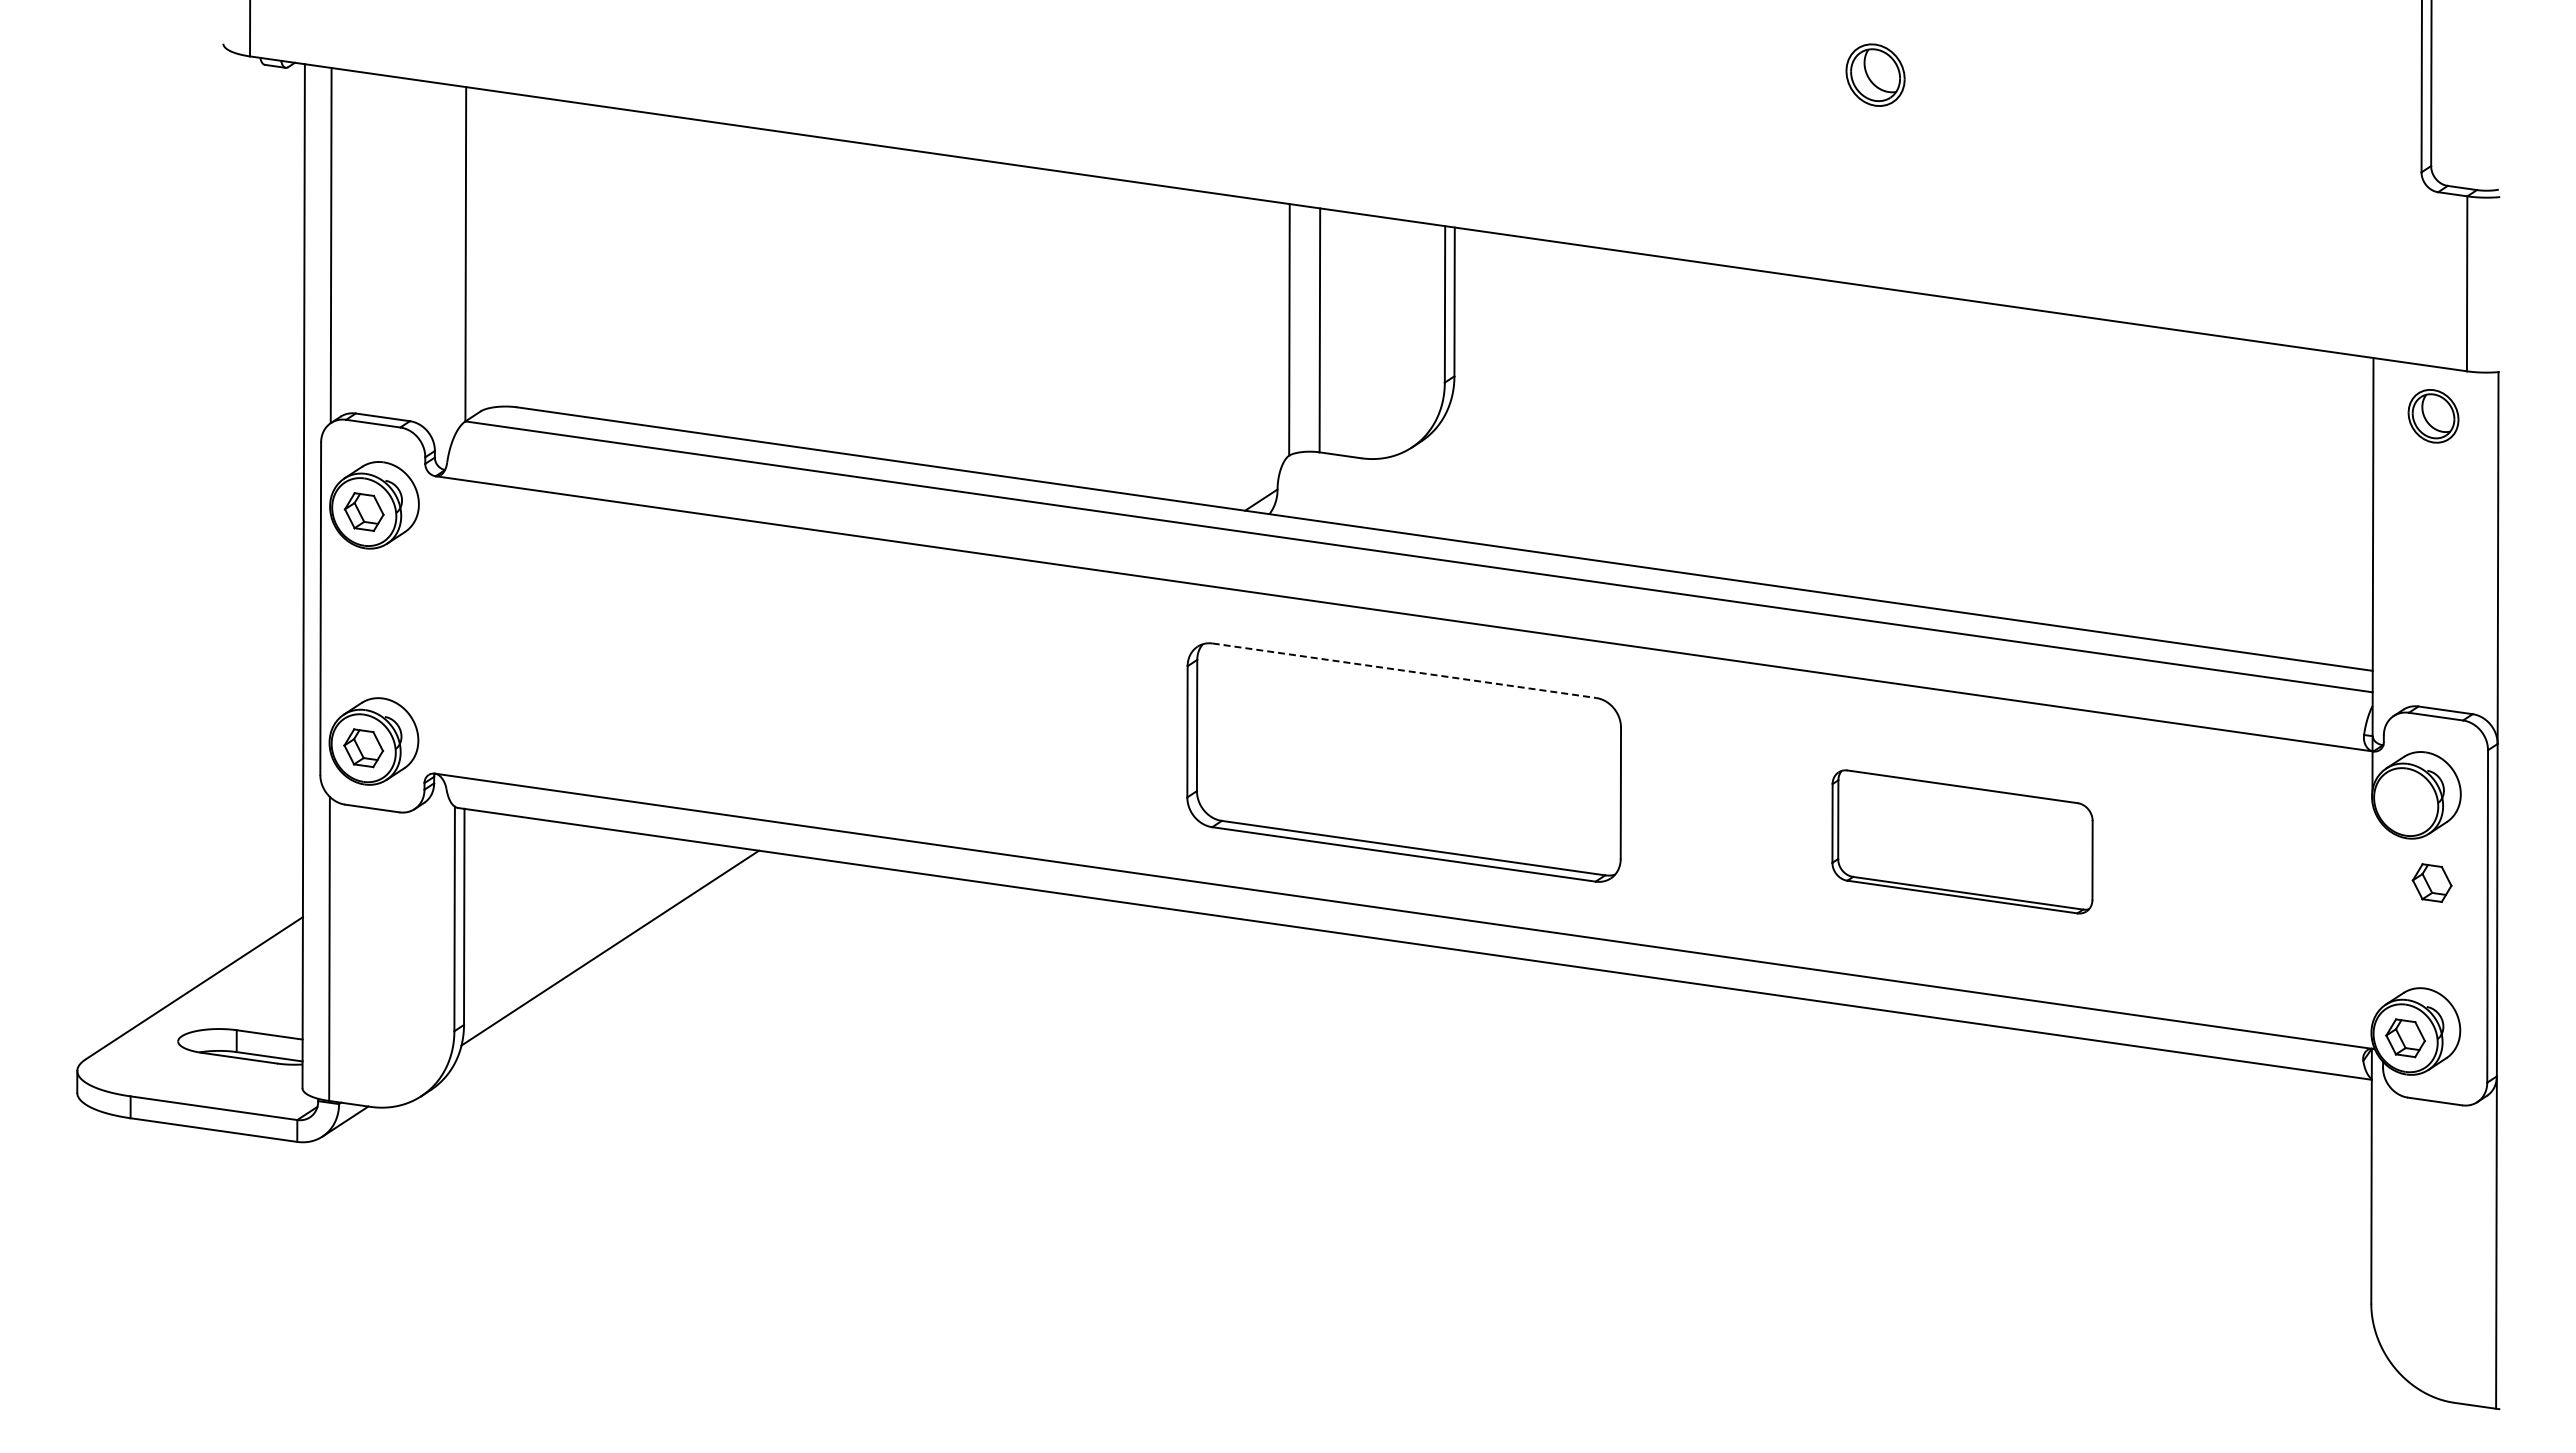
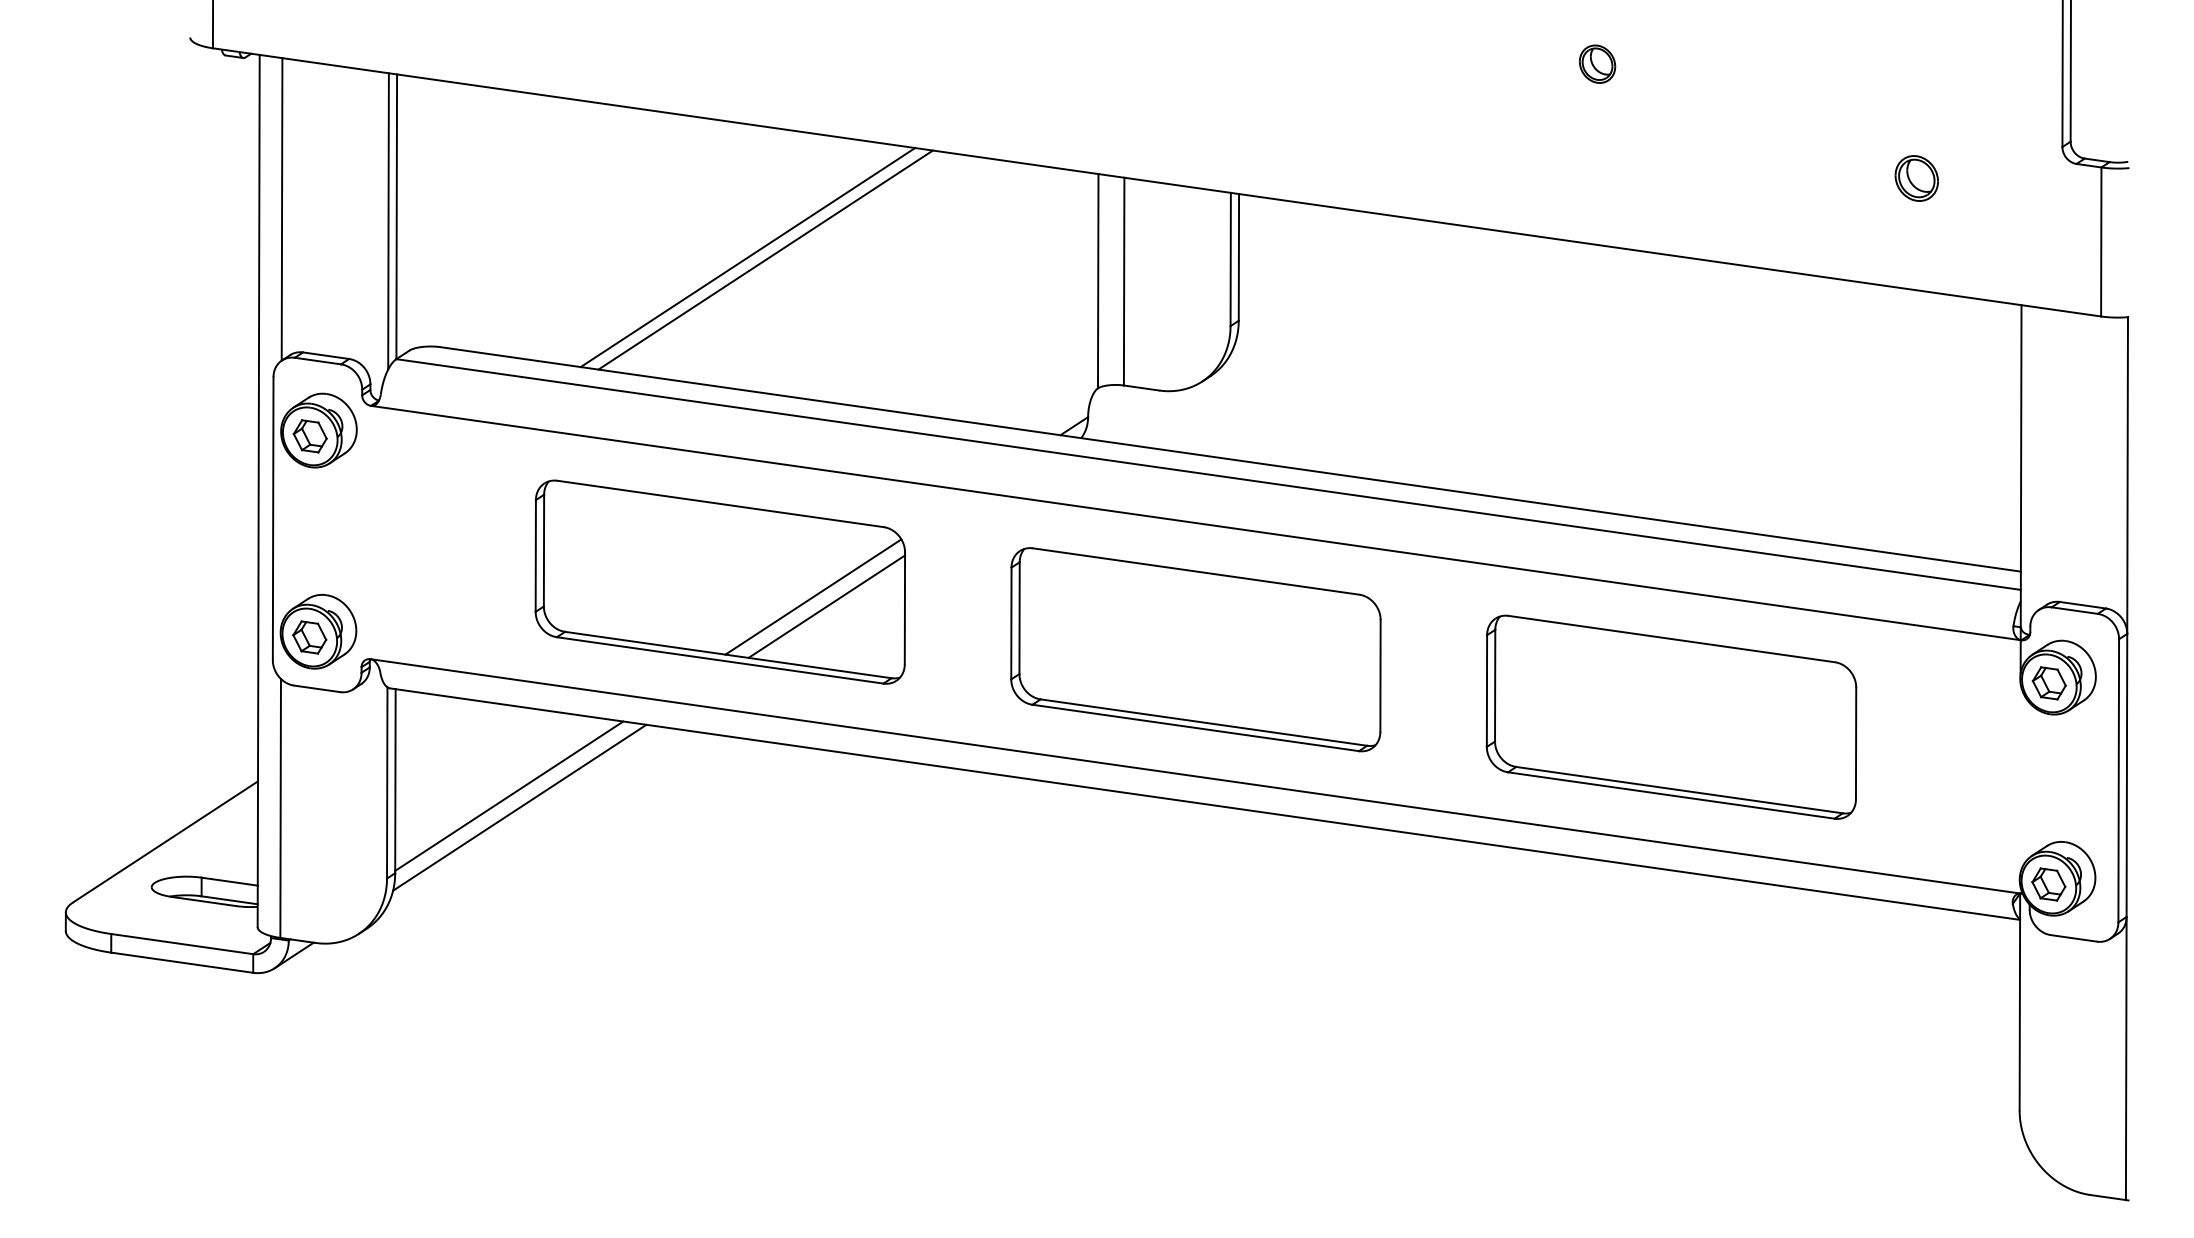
part: (1875, 74) -> (1597, 63), size x0.71
line: (455, 259) -> (387, 221), added
line: (877, 301) -> (747, 257), added
line: (898, 304) -> (765, 259), added
part: (2433, 416) -> (1916, 178), moved
line: (1404, 670) -> (1196, 571), dashed -> solid
part: (845, 683) -> (720, 582), added
part: (1962, 841) -> (1671, 716), size x1.67
part: (2431, 882) -> (2048, 682), moved
line: (597, 934) -> (508, 796), added

